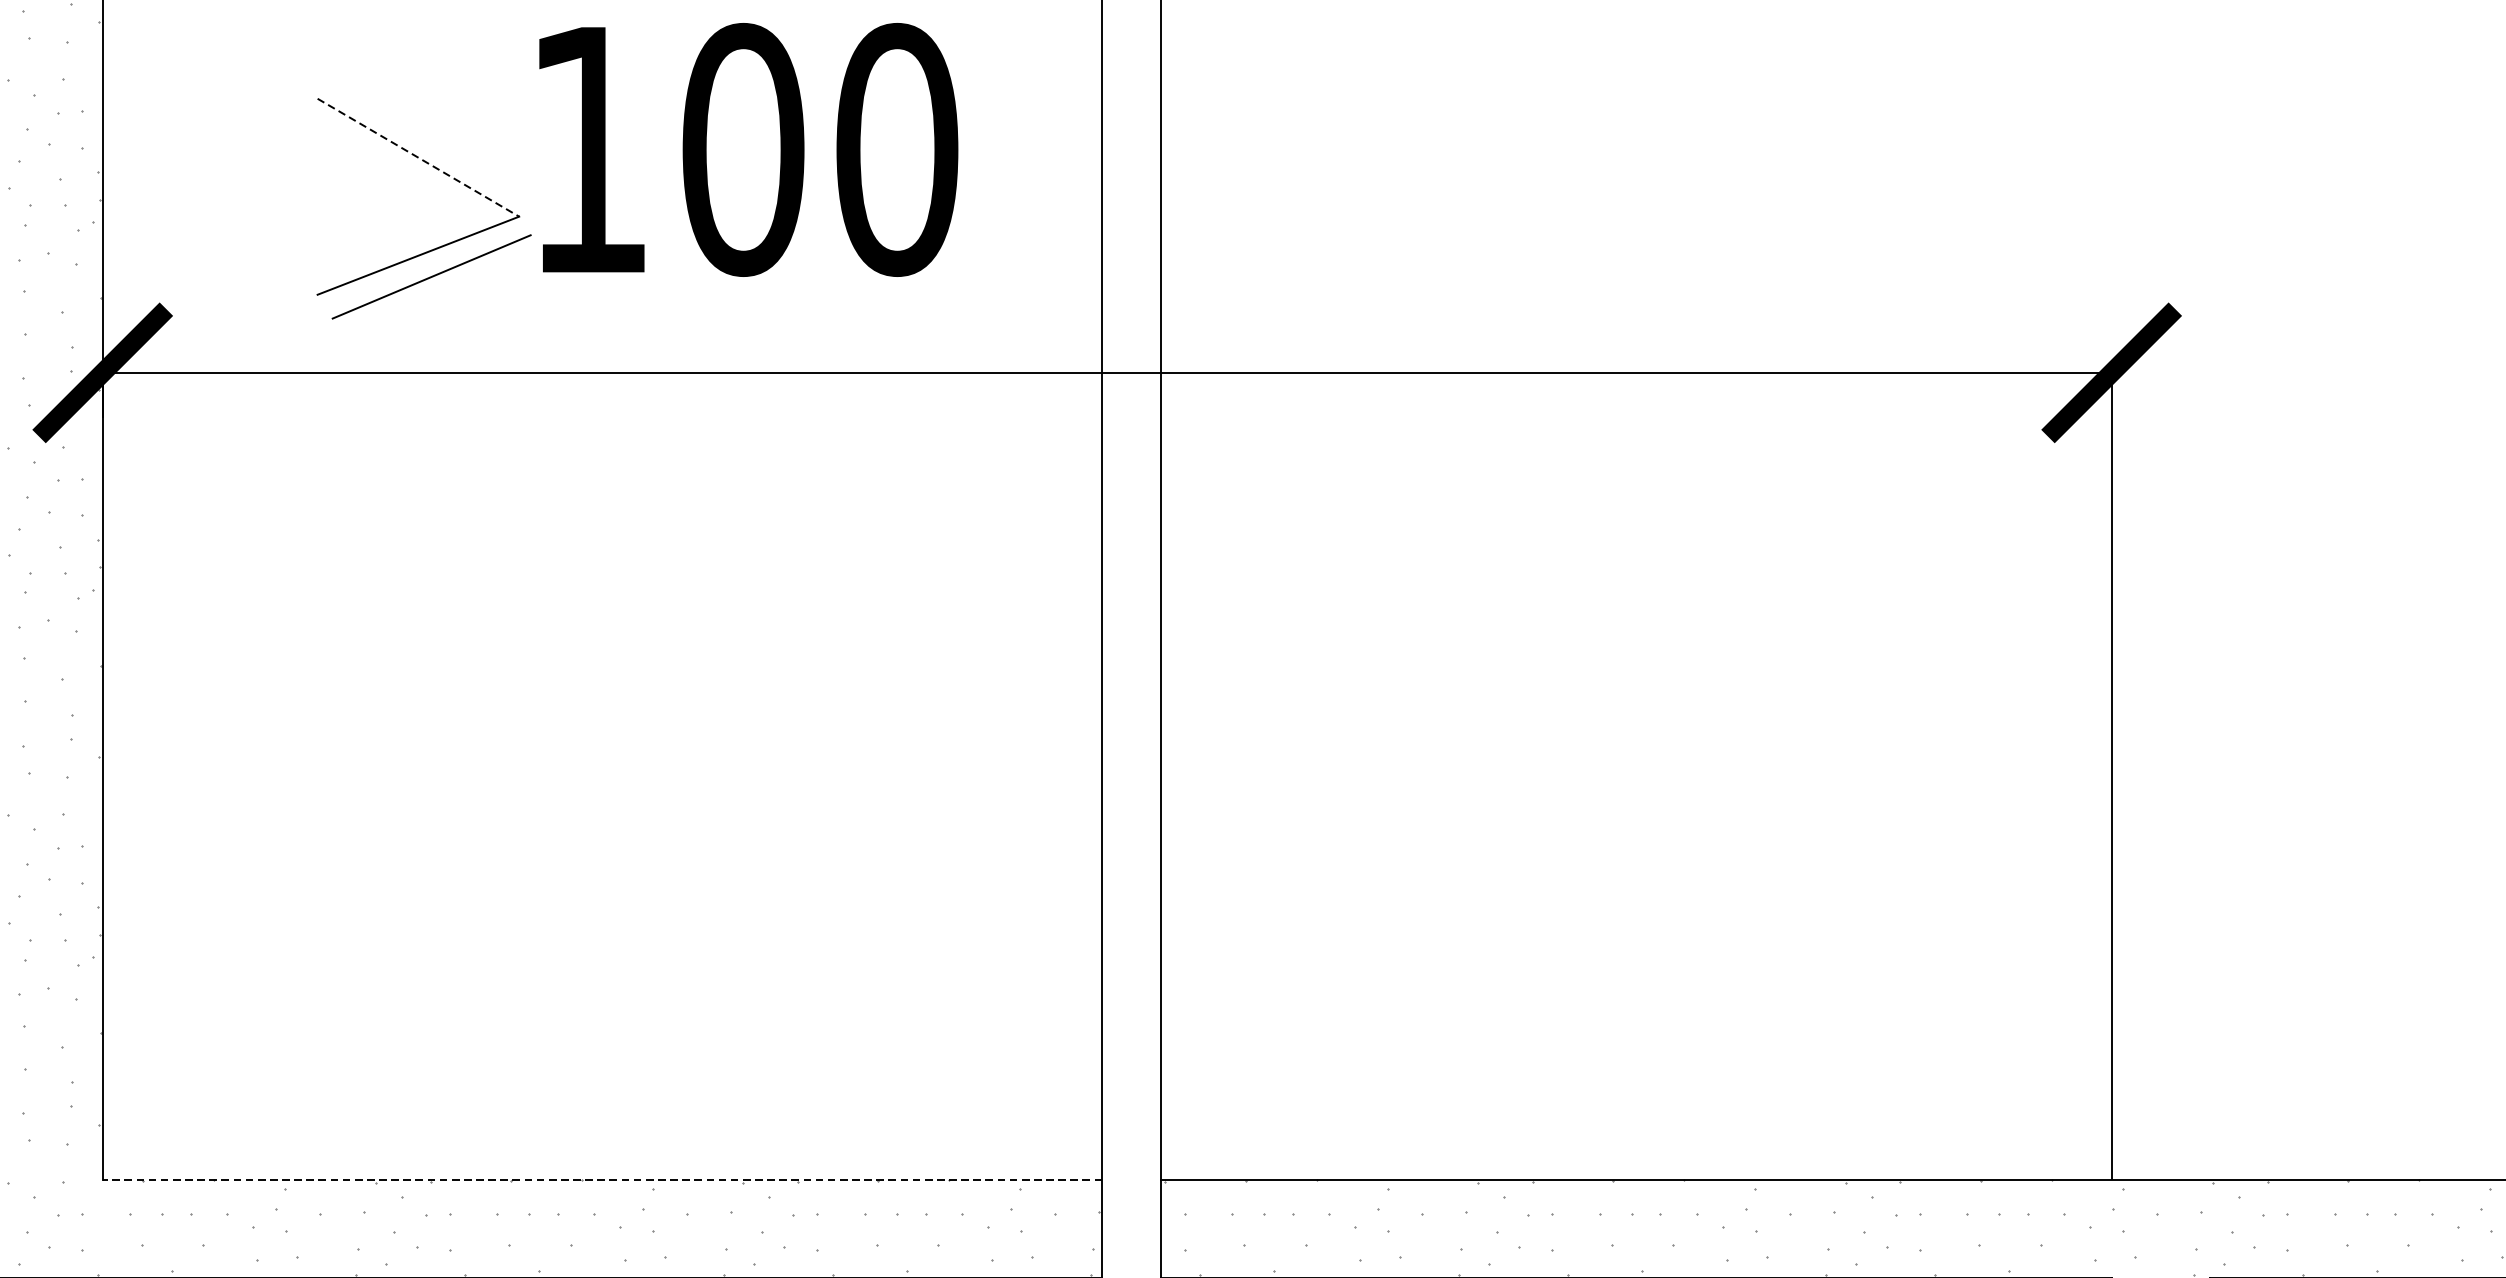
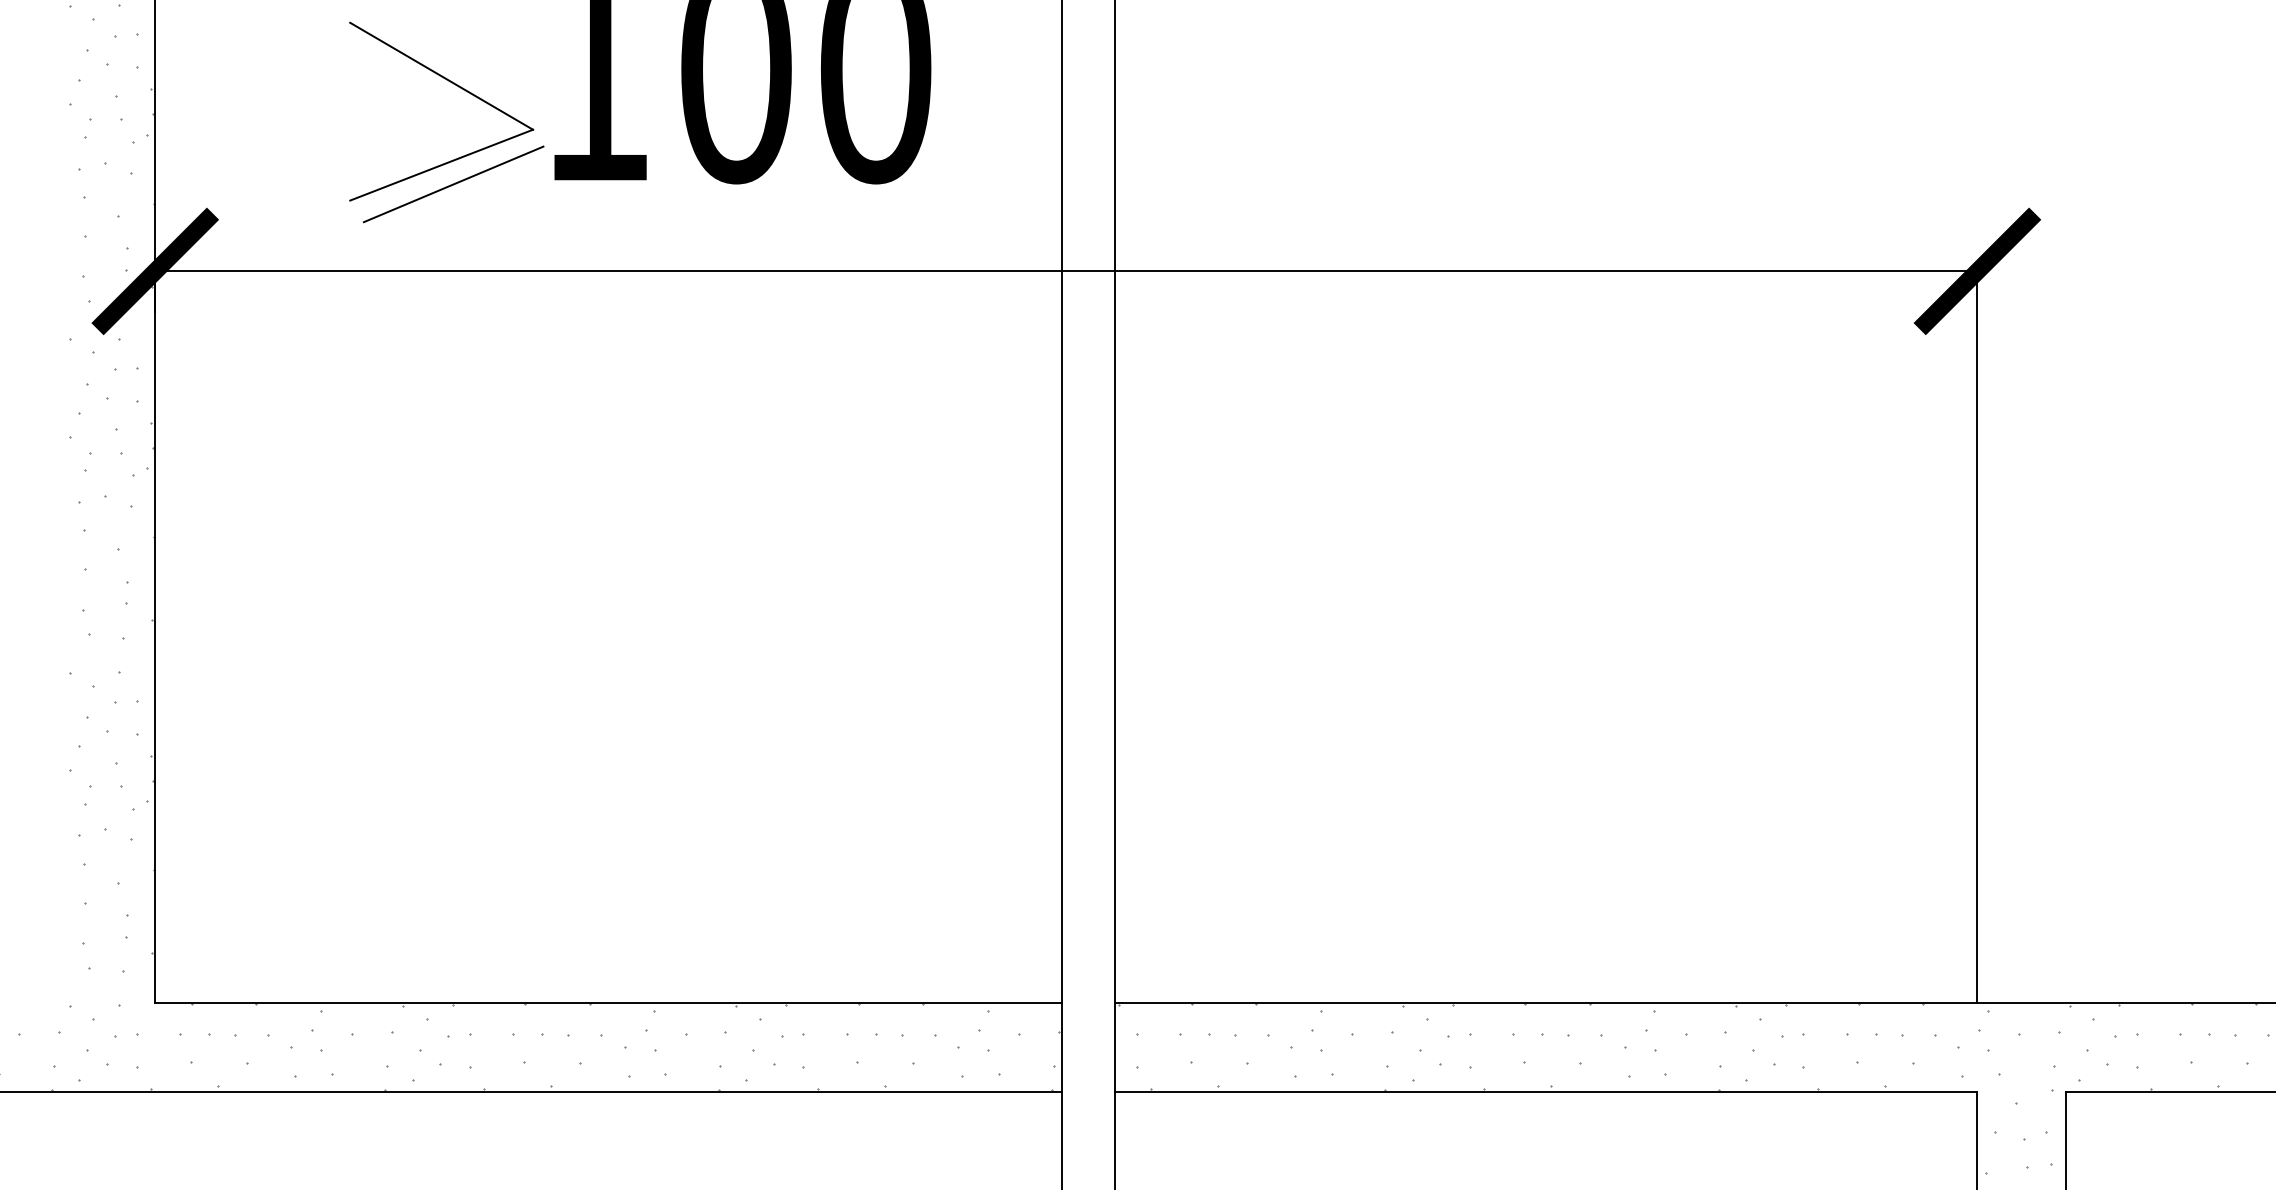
line: (418, 157) -> (441, 76), dashed -> solid
line: (602, 1179) -> (608, 1003), dashed -> solid

